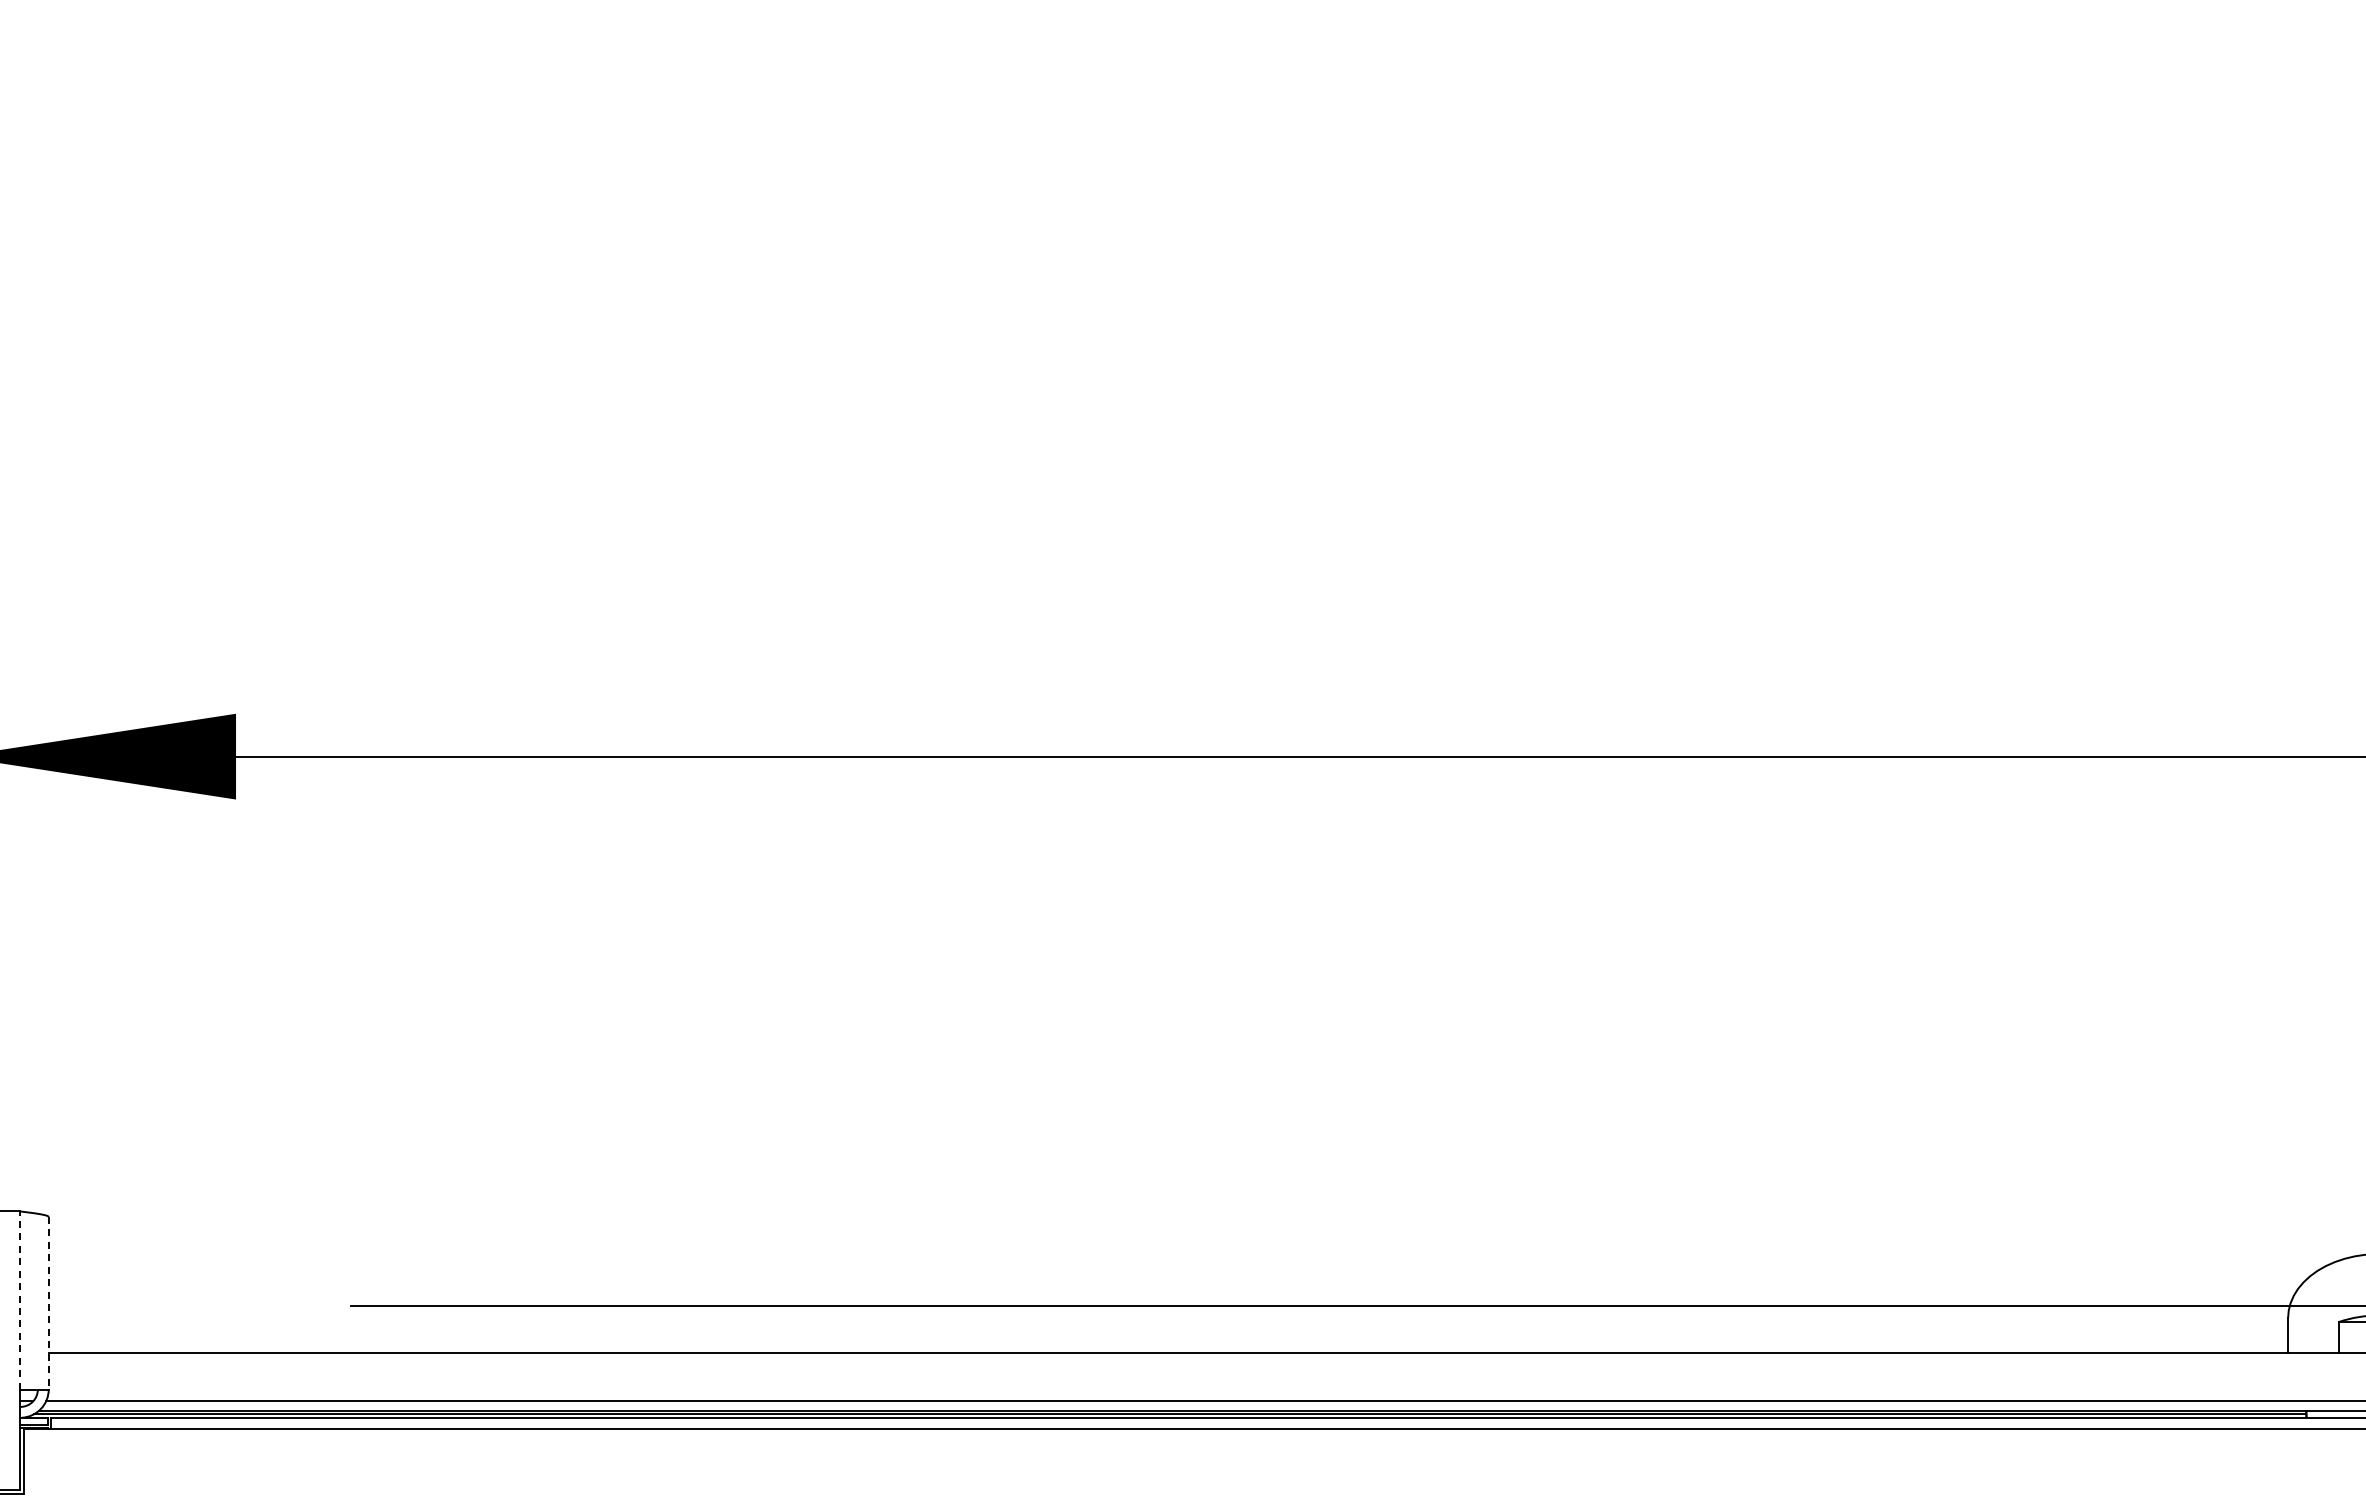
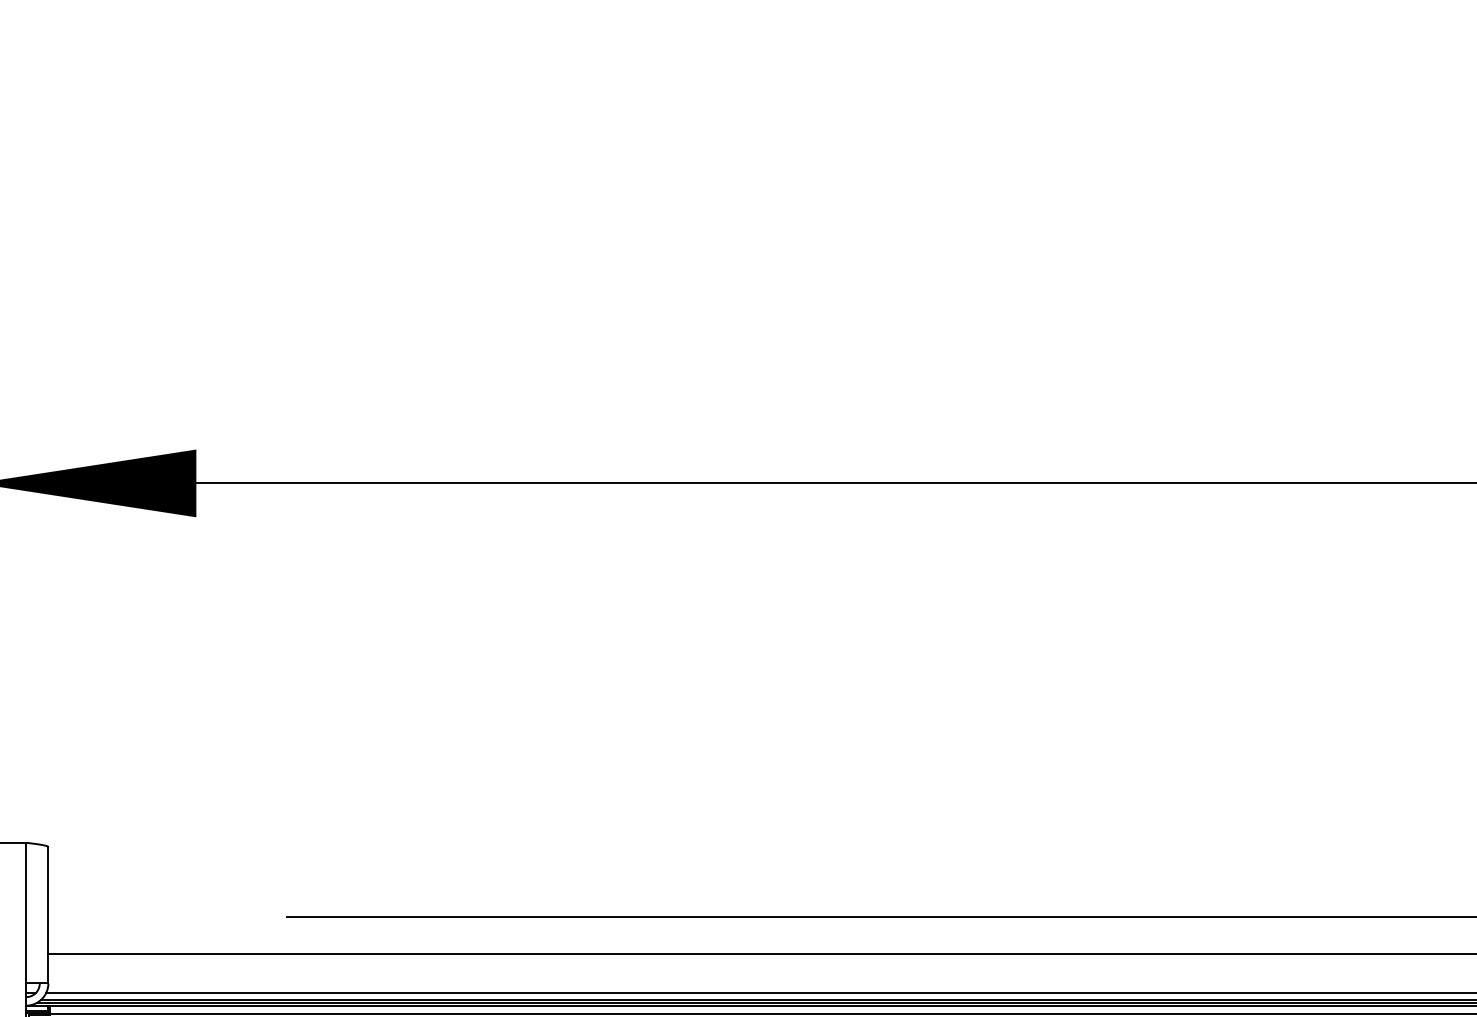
line: (20, 1300) -> (26, 913), dashed -> solid
line: (48, 1303) -> (48, 915), dashed -> solid

